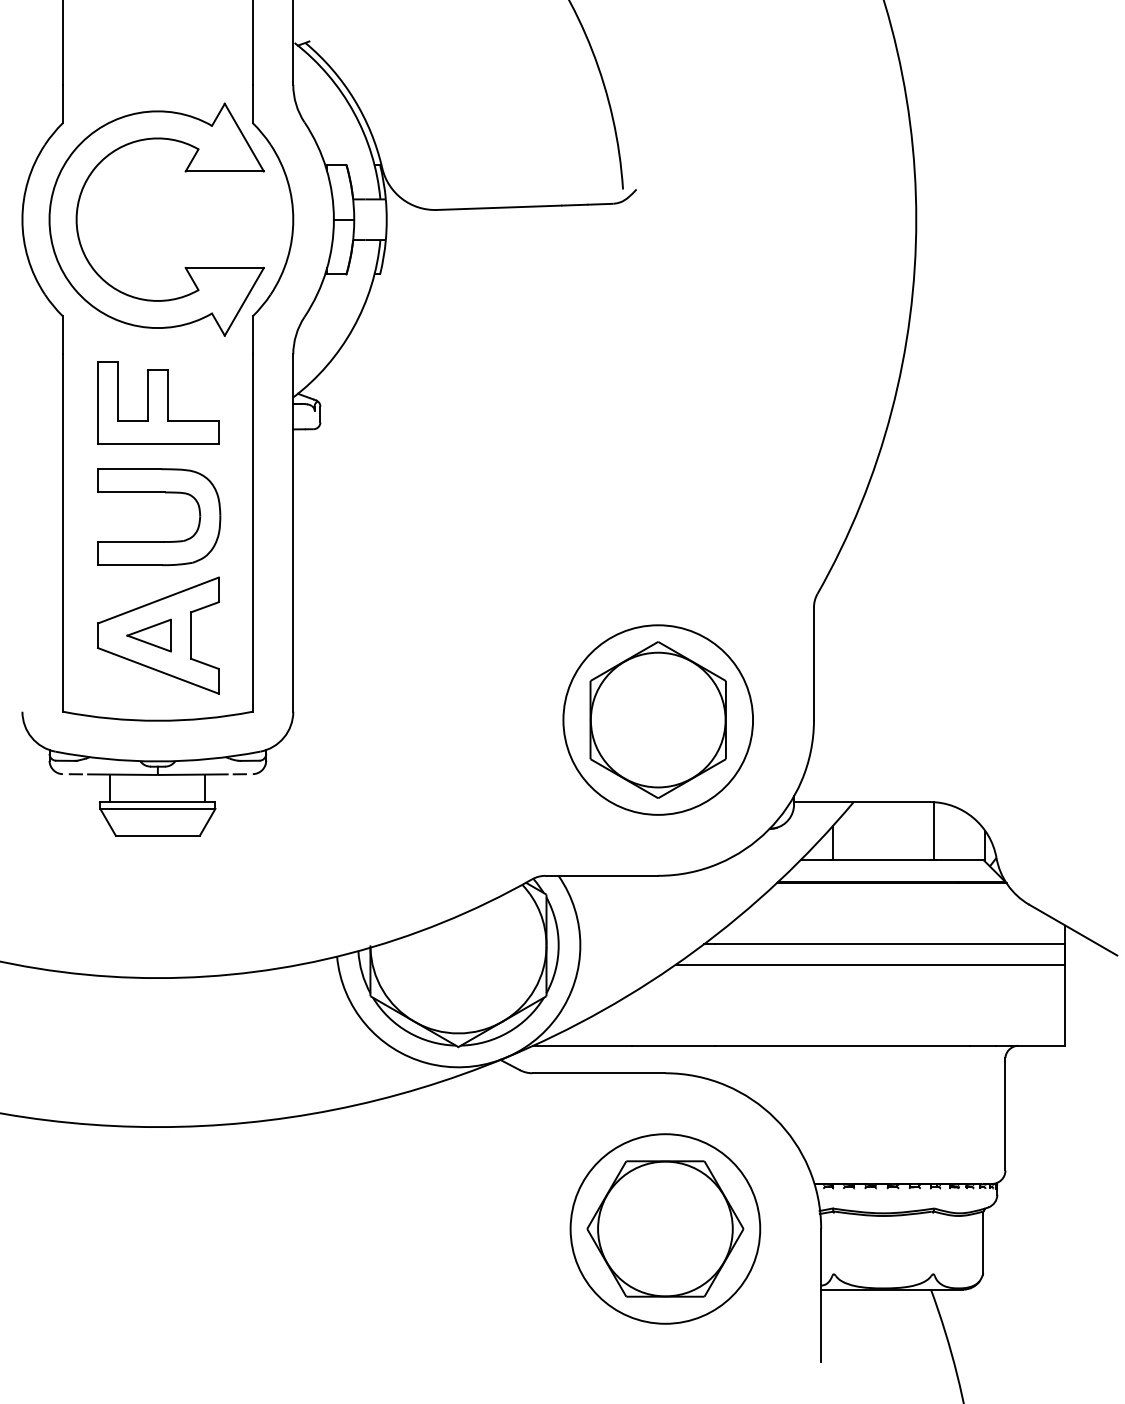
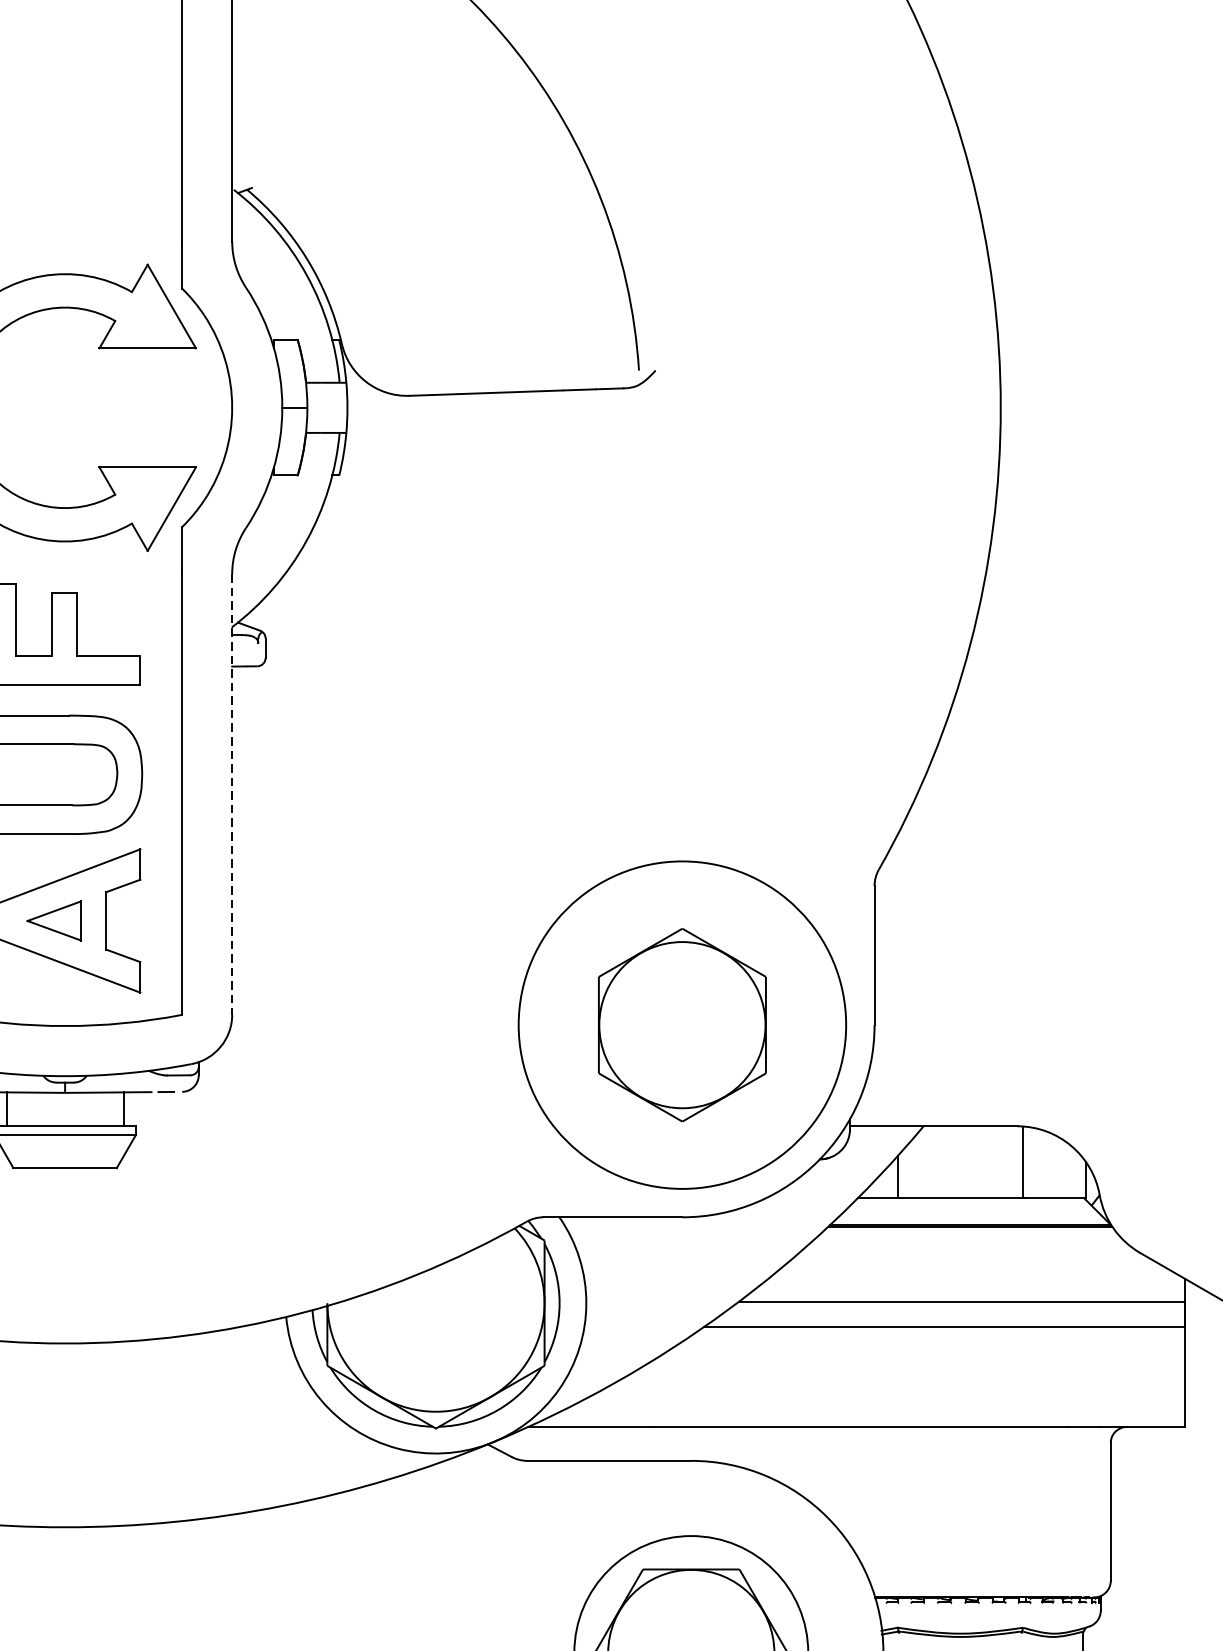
line: (293, 533) -> (232, 794), solid -> dashed
circle: (658, 719) -> (682, 1024), size x1.4

